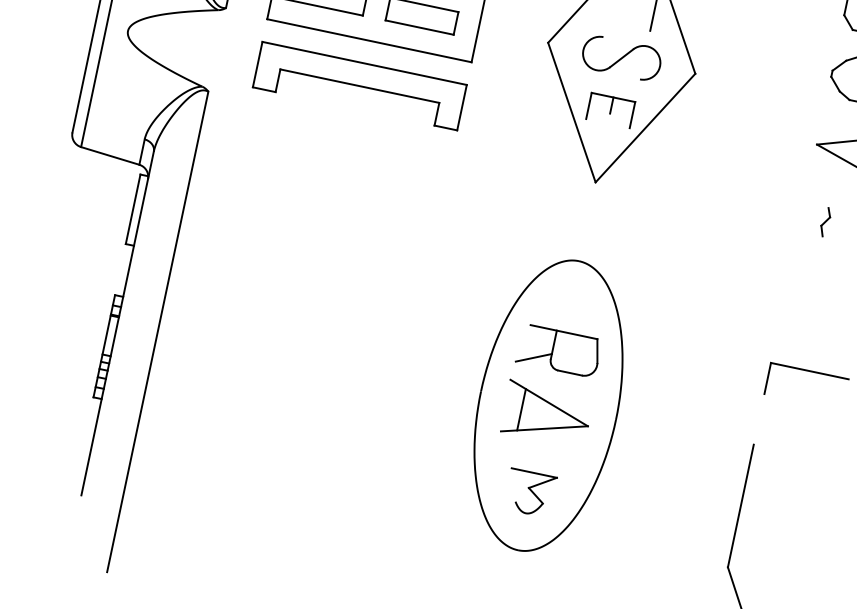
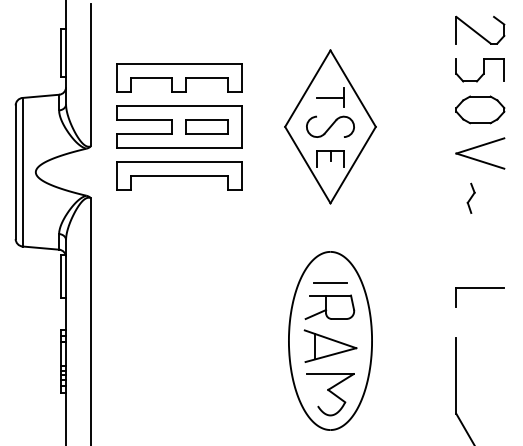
line: (631, 10) -> (330, 97), added
part: (824, 220) -> (470, 197), size x1.67
line: (568, 310) -> (330, 282), added
part: (530, 492) -> (330, 394), size x1.67

